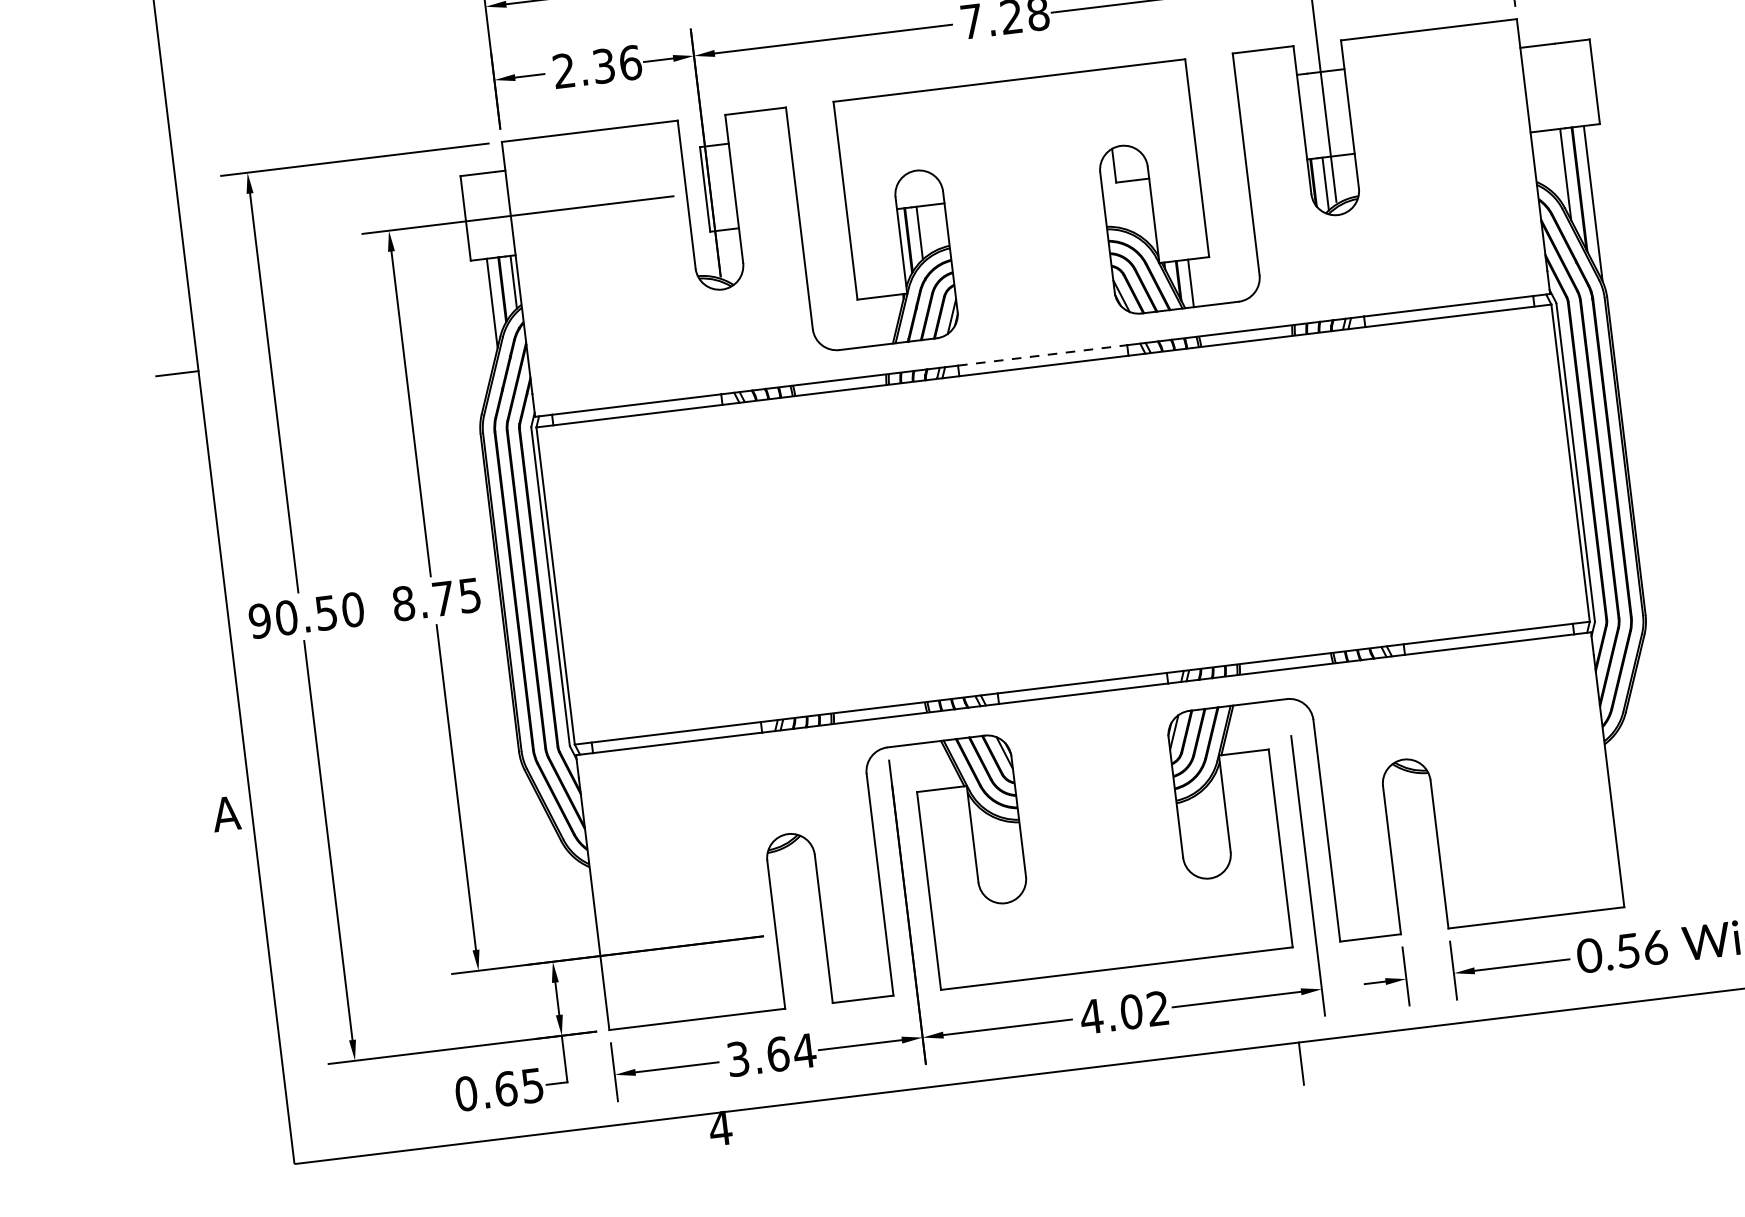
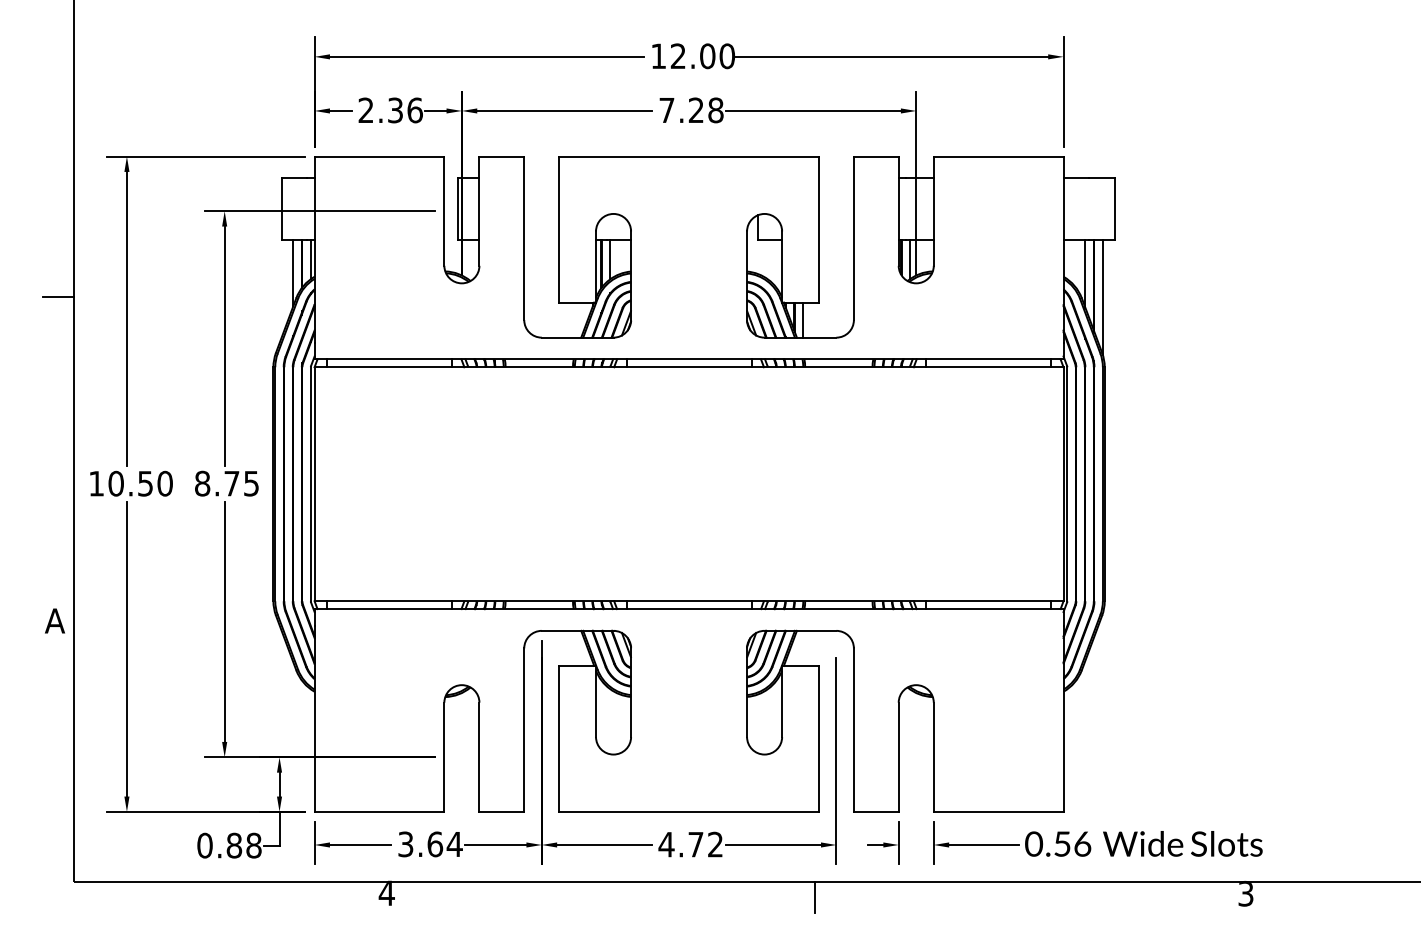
line: (1043, 355) -> (689, 359), dashed -> solid
text: (259, 620) -> (96, 483), 90.50 -> 10.50
text: (1130, 1011) -> (695, 844), 4.02 -> 4.72
text: (518, 1087) -> (243, 845), 0.65 -> 0.88

